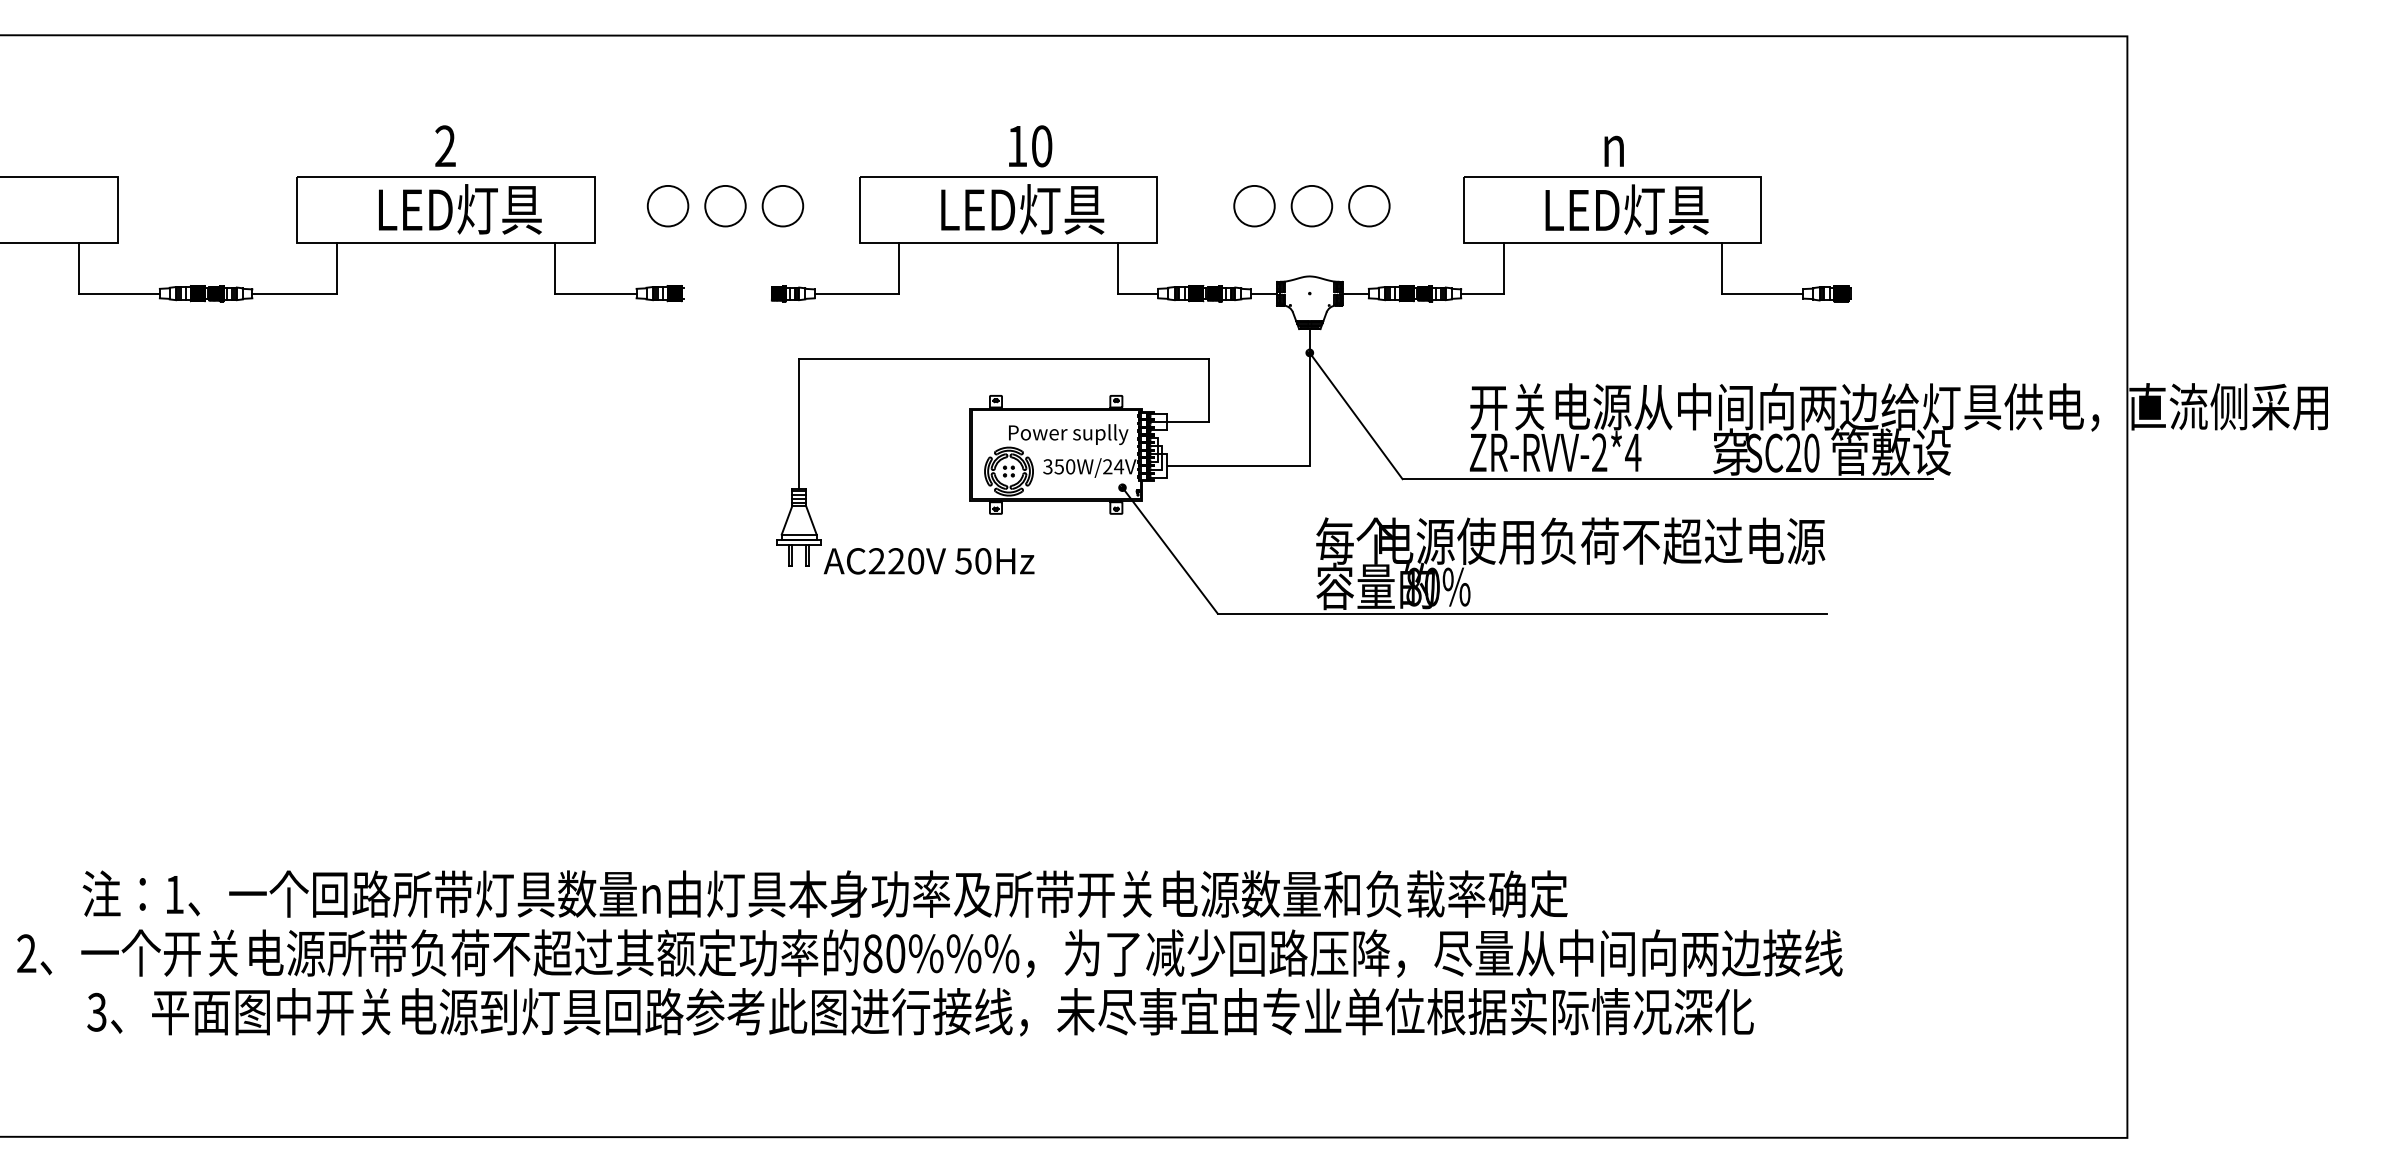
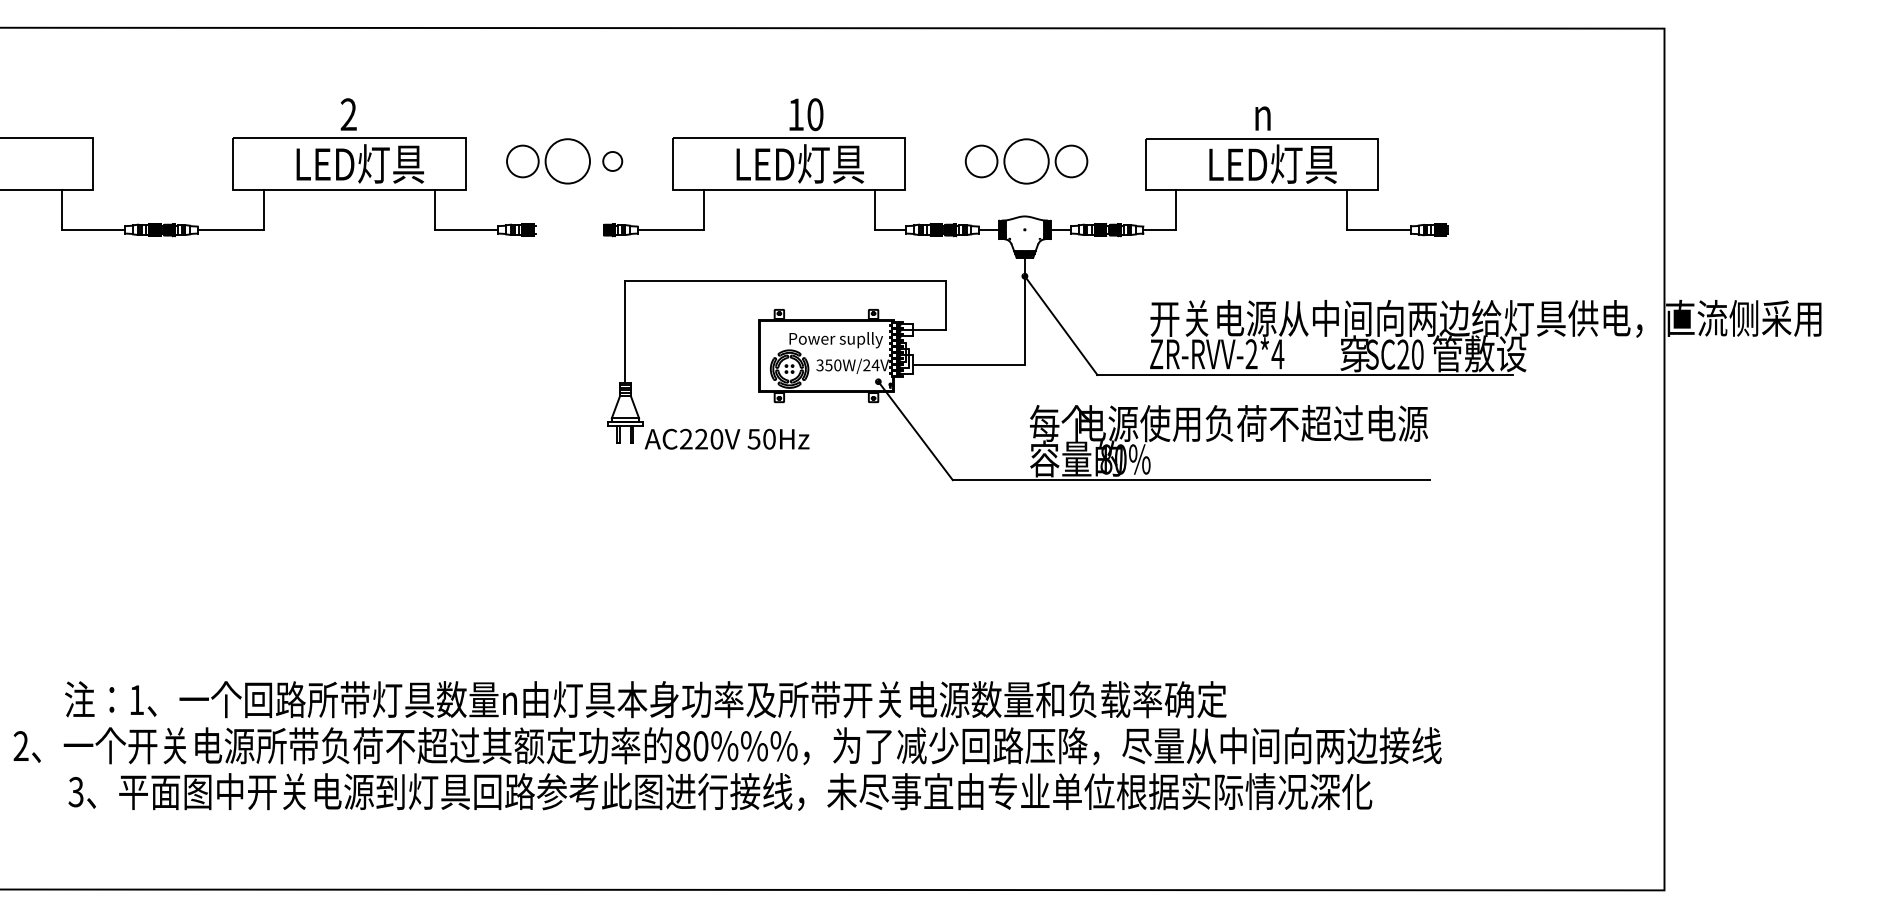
circle: (782, 205) -> (612, 160), size x0.6
circle: (1311, 205) -> (1026, 160), size x1.4
circle: (725, 206) -> (567, 161), size x1.4

